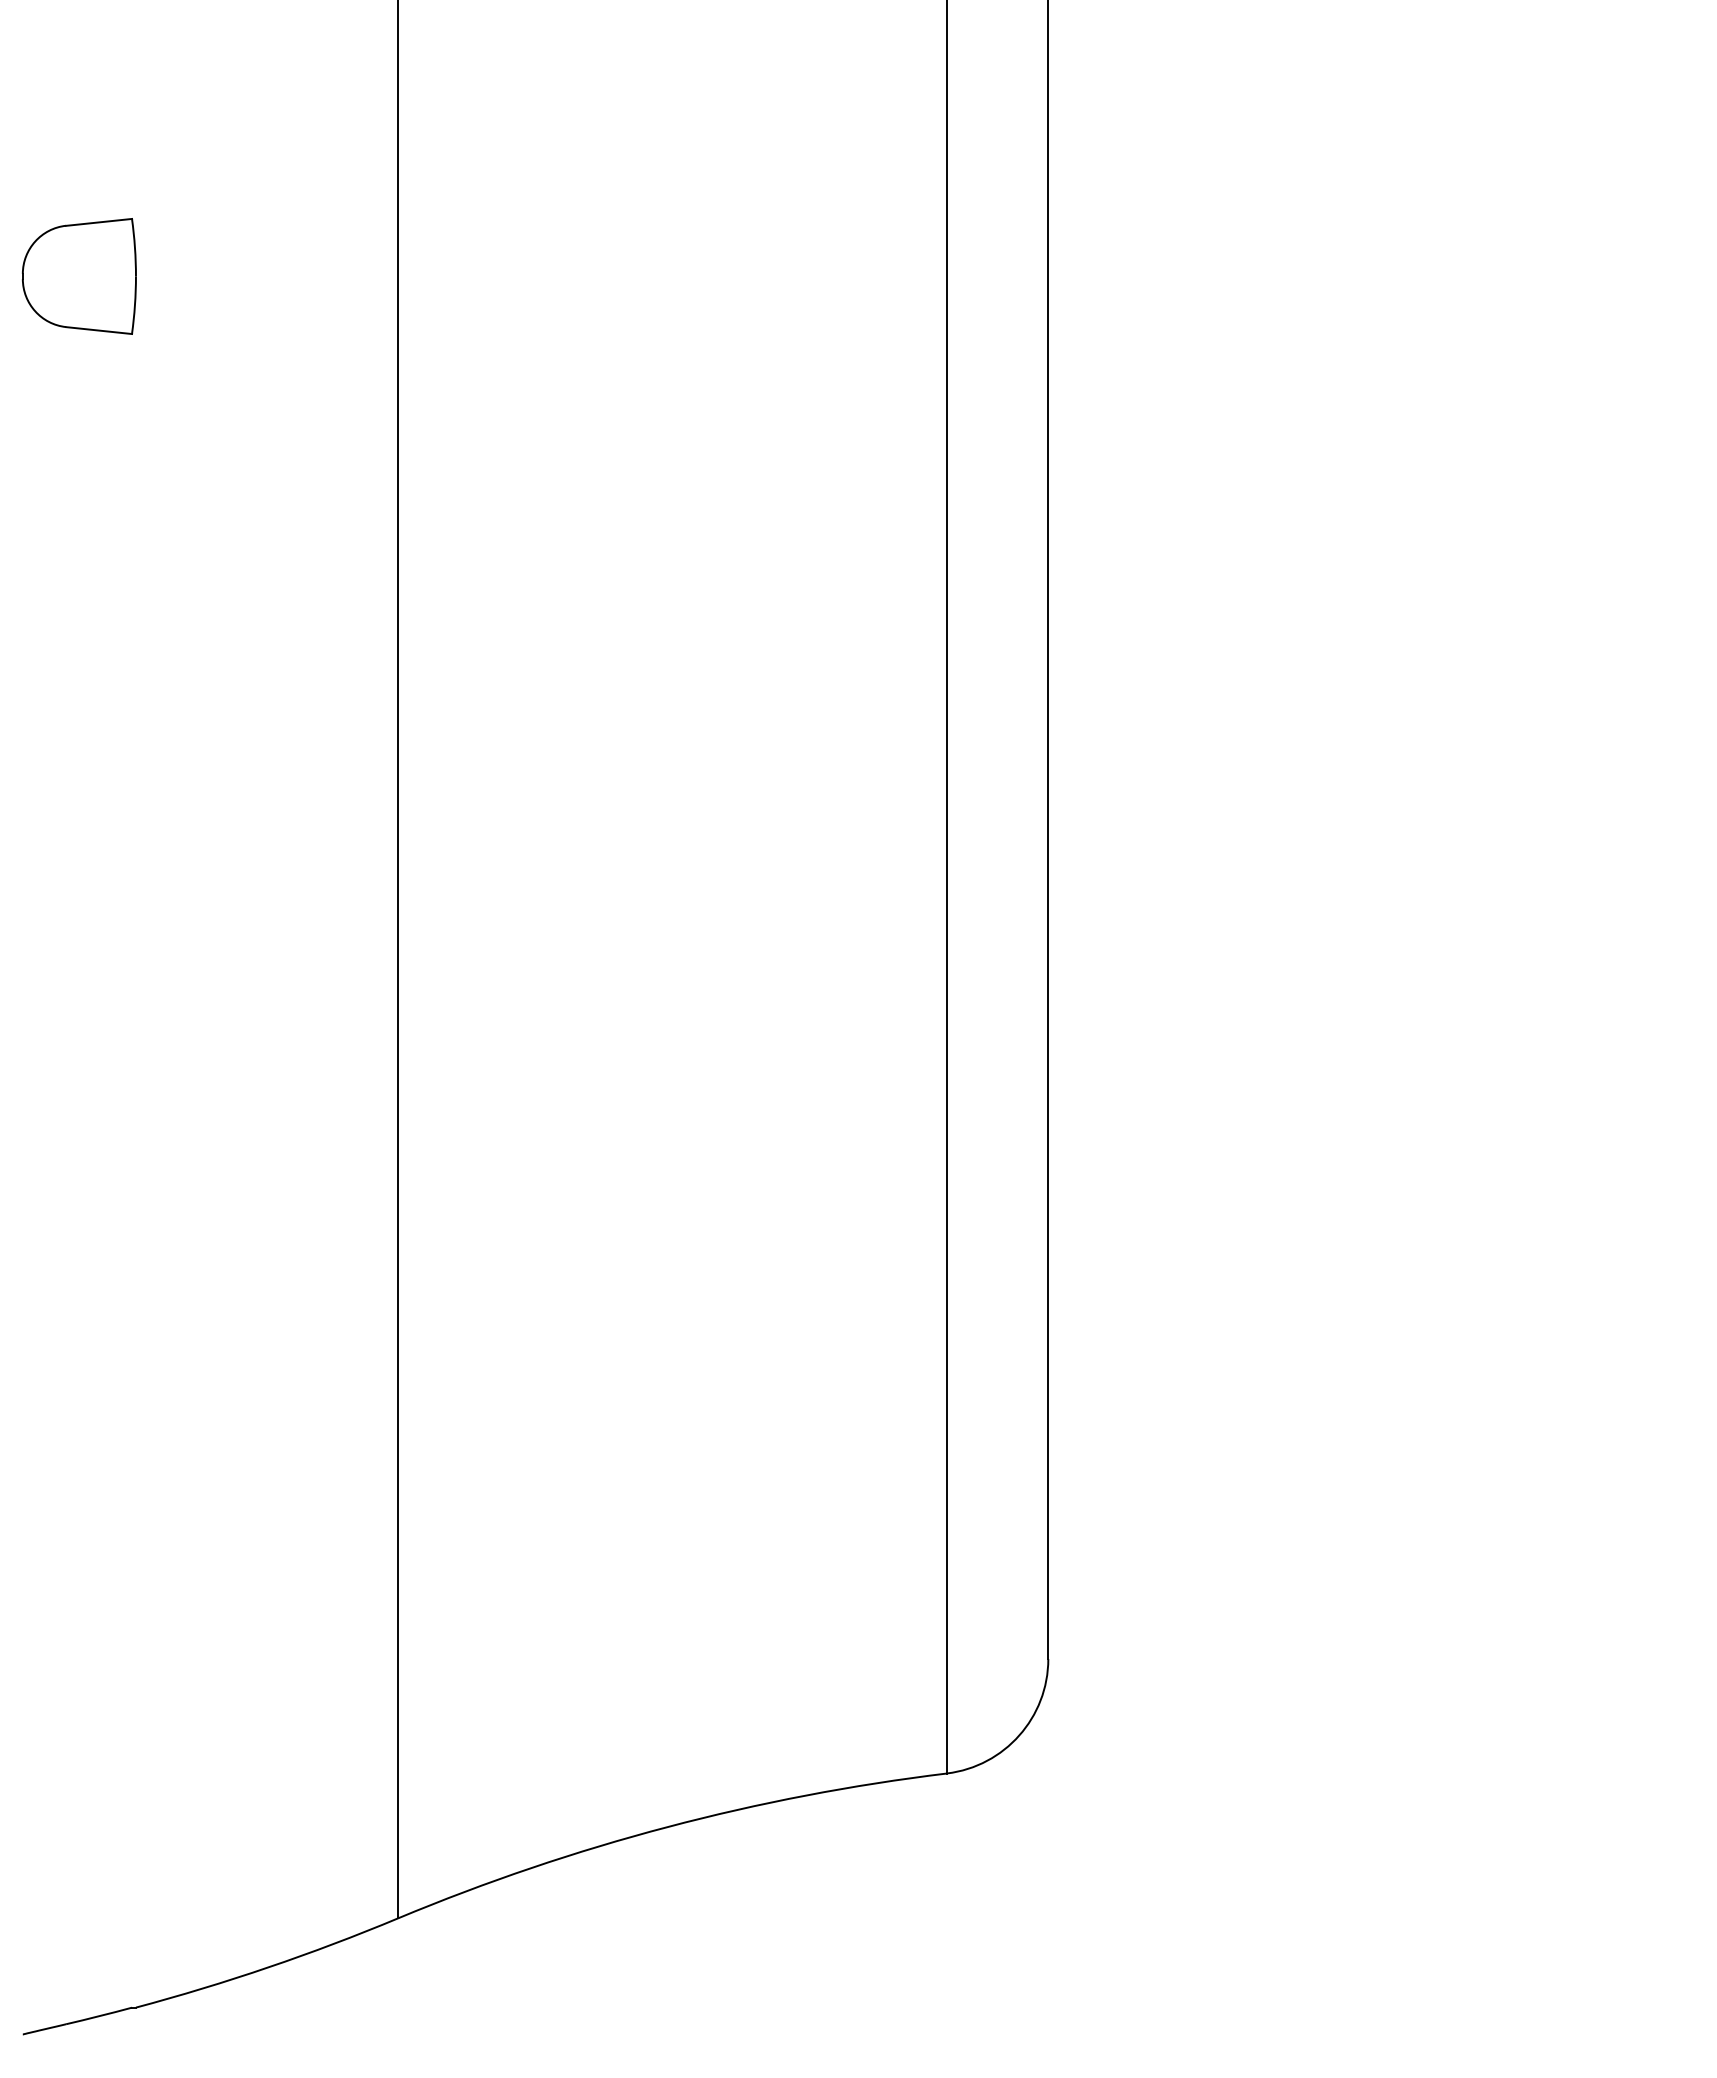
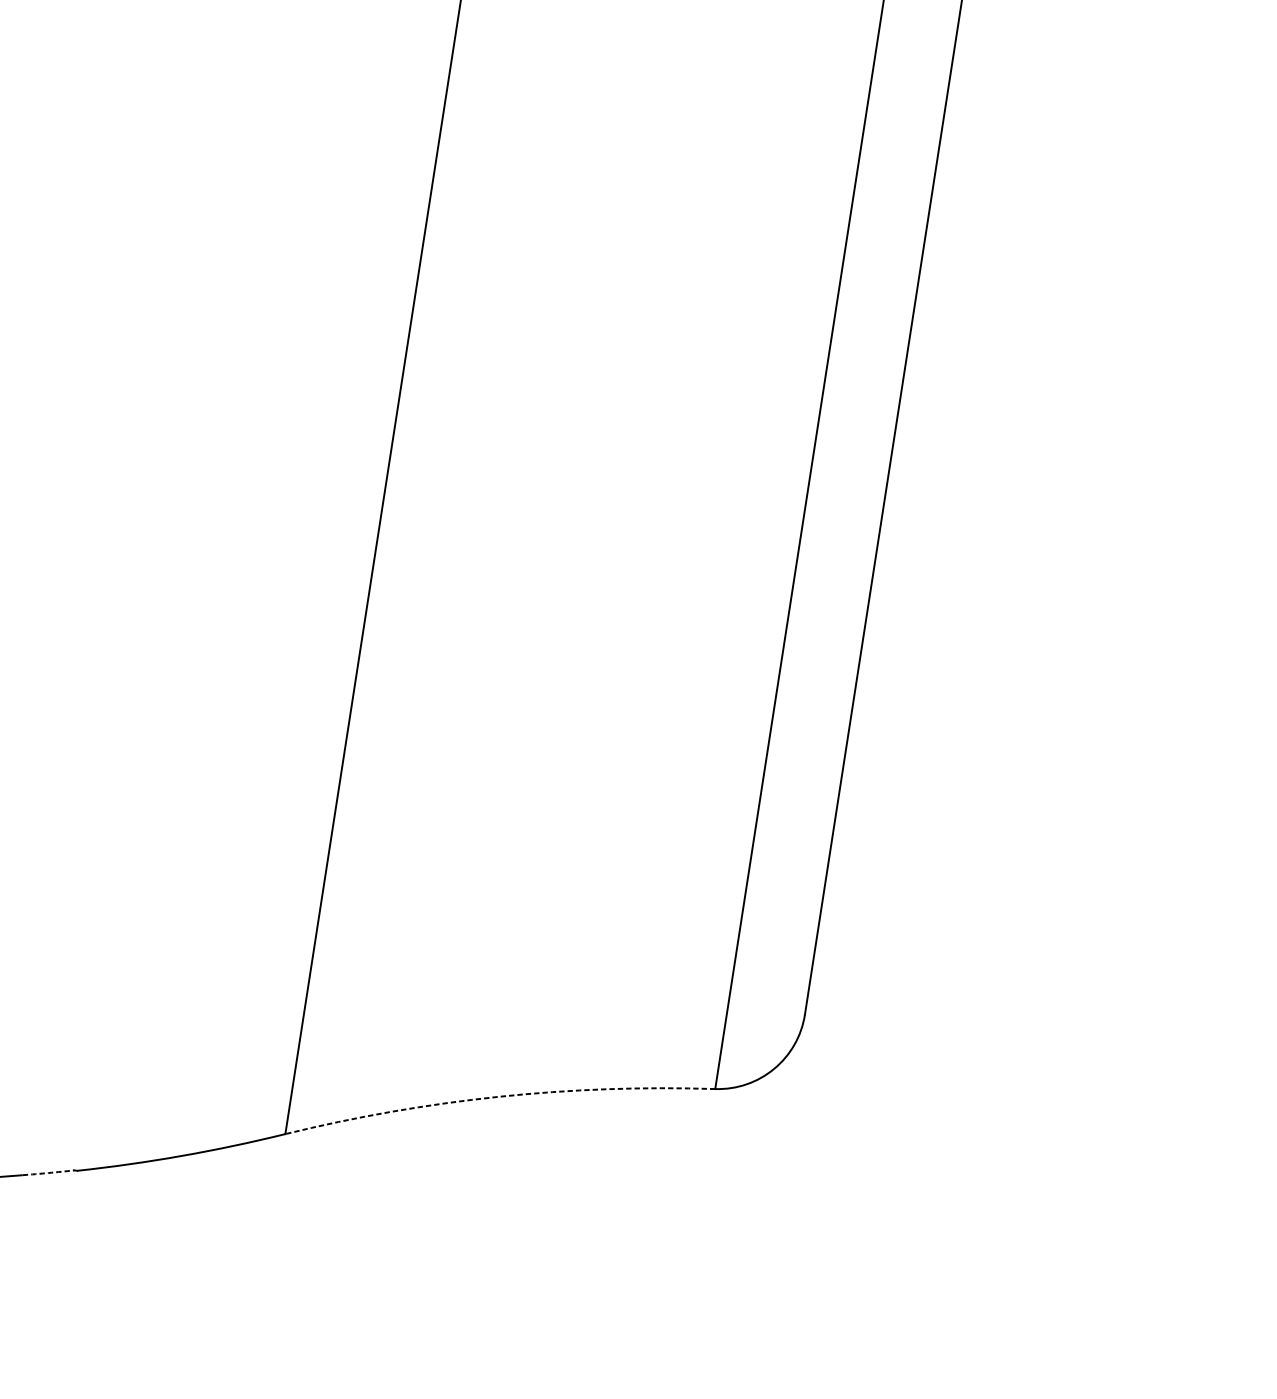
arc: (667, 1827) -> (498, 1097), solid -> dashed
arc: (99, 2016) -> (48, 1173), solid -> dashed

